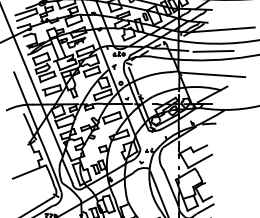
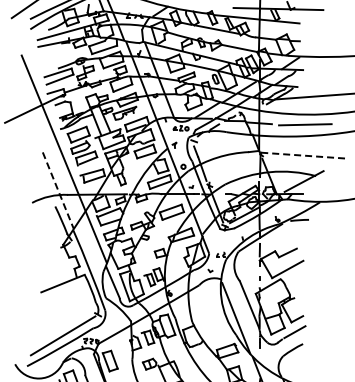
line: (212, 74) -> (304, 155), solid -> dashed
line: (26, 102) -> (58, 191), solid -> dashed

